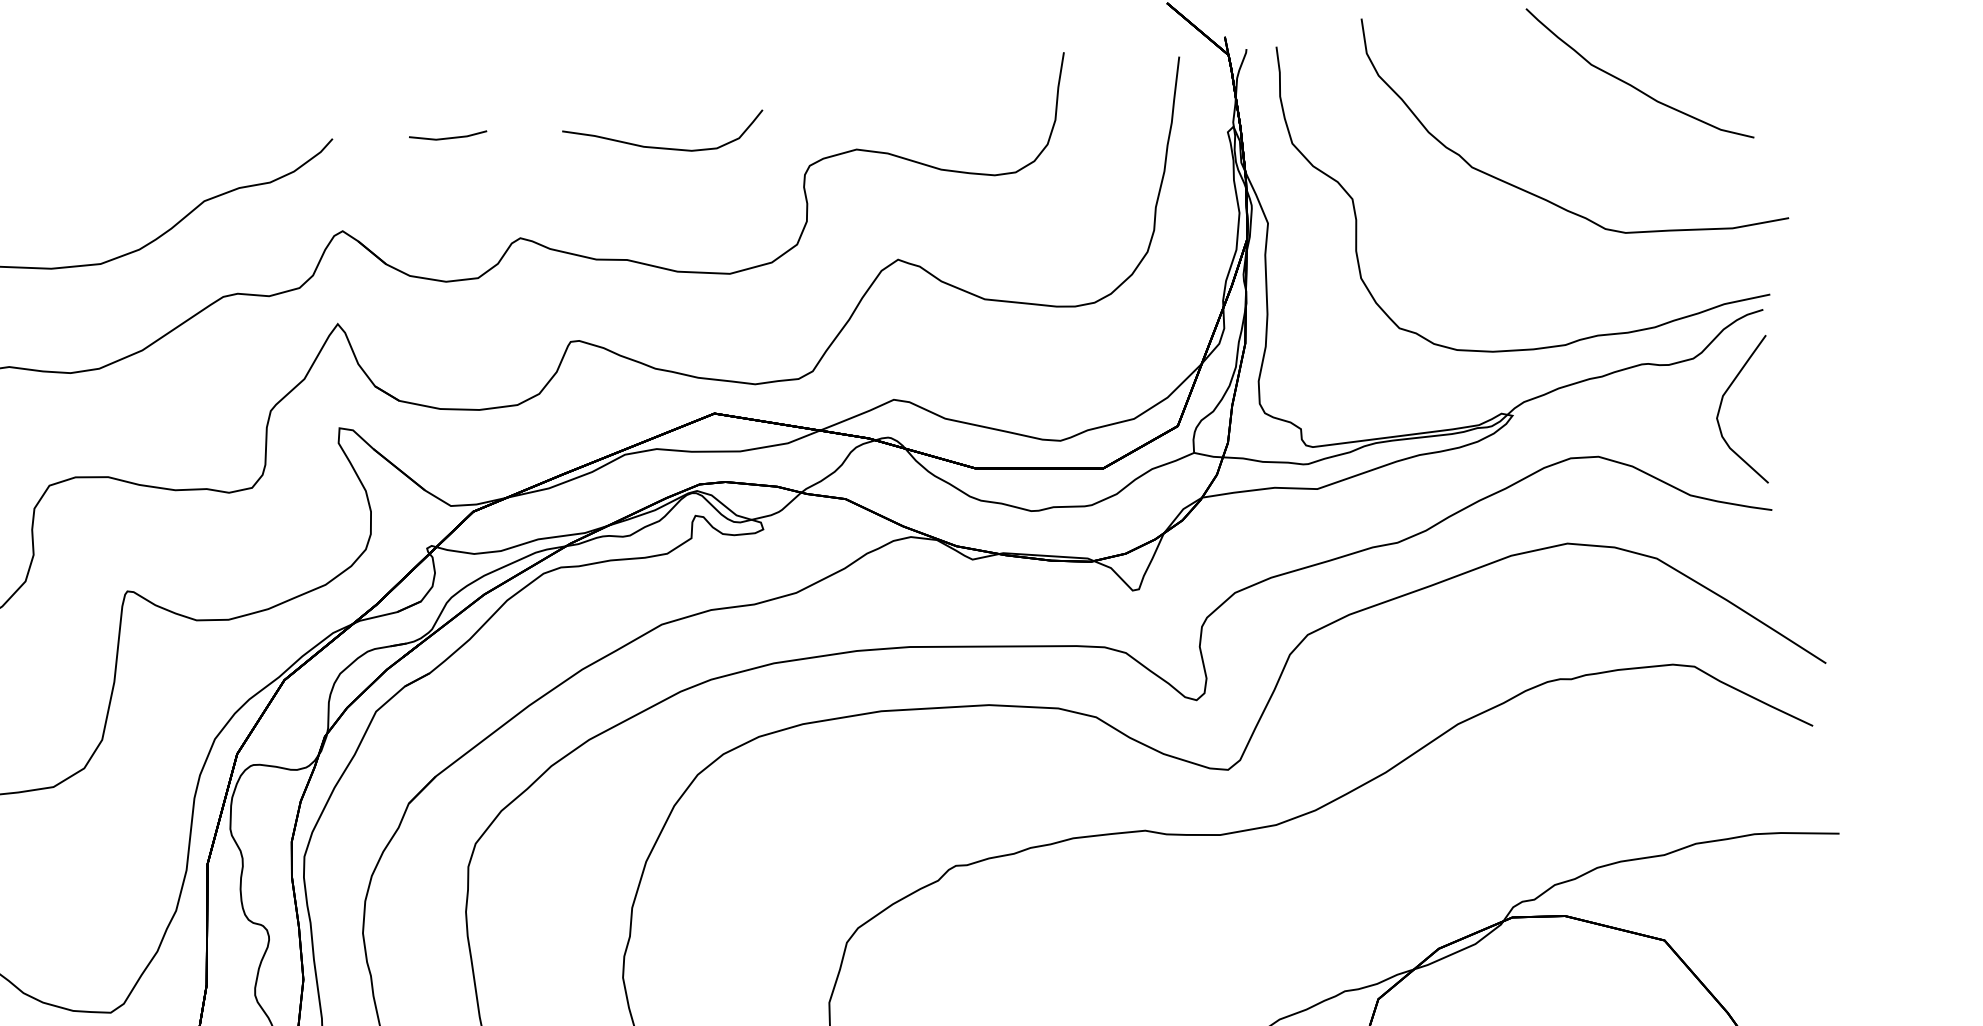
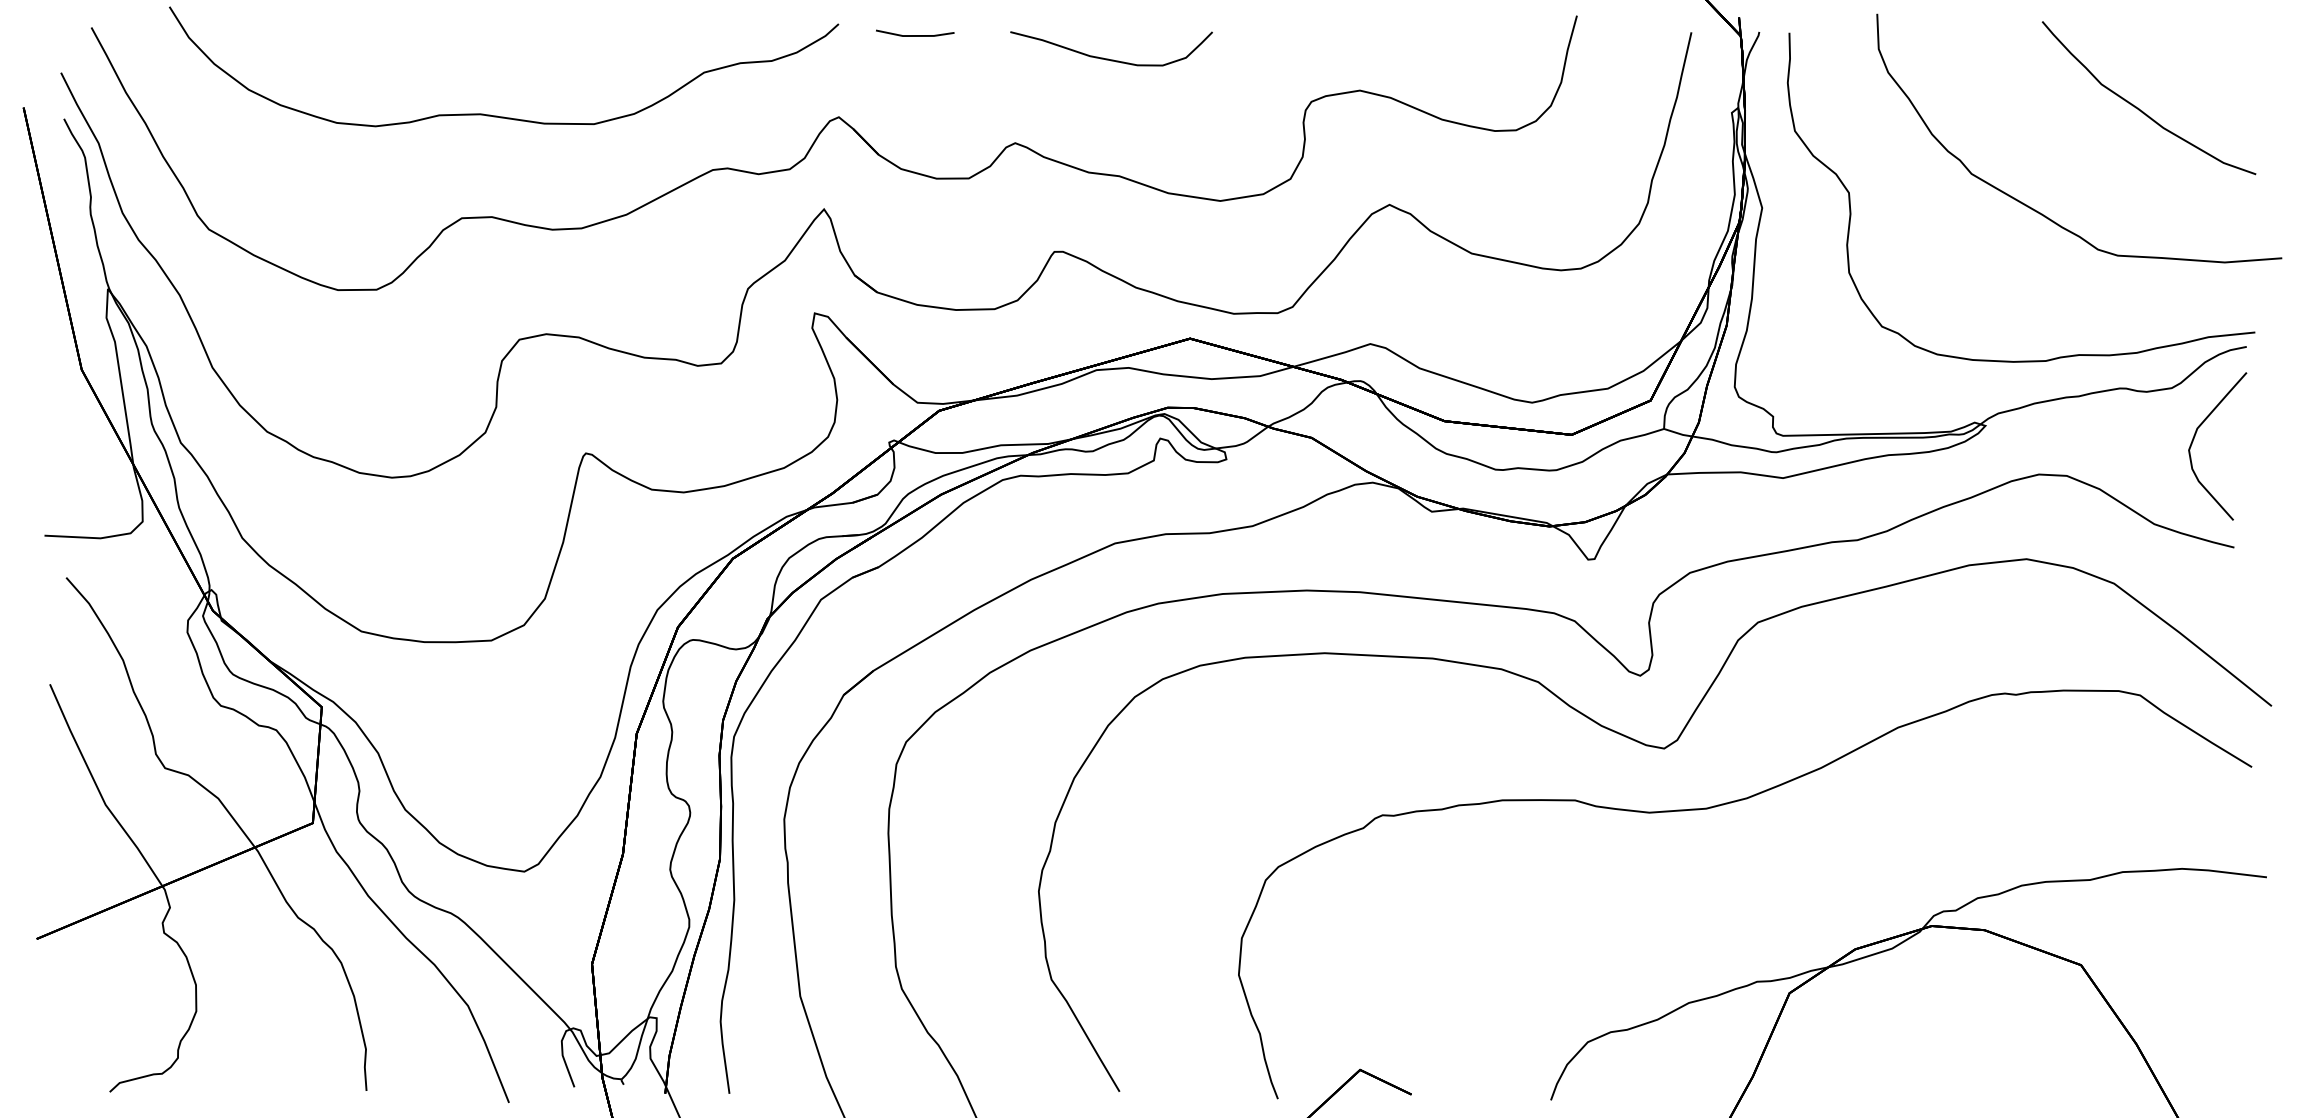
line: (448, 137) -> (915, 35), moved
curve: (662, 147) -> (1108, 58), moved

